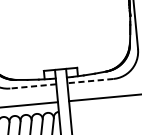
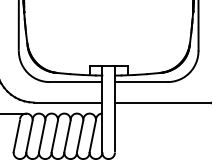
line: (89, 81) -> (140, 82), dashed -> solid
line: (32, 86) -> (75, 82), dashed -> solid

